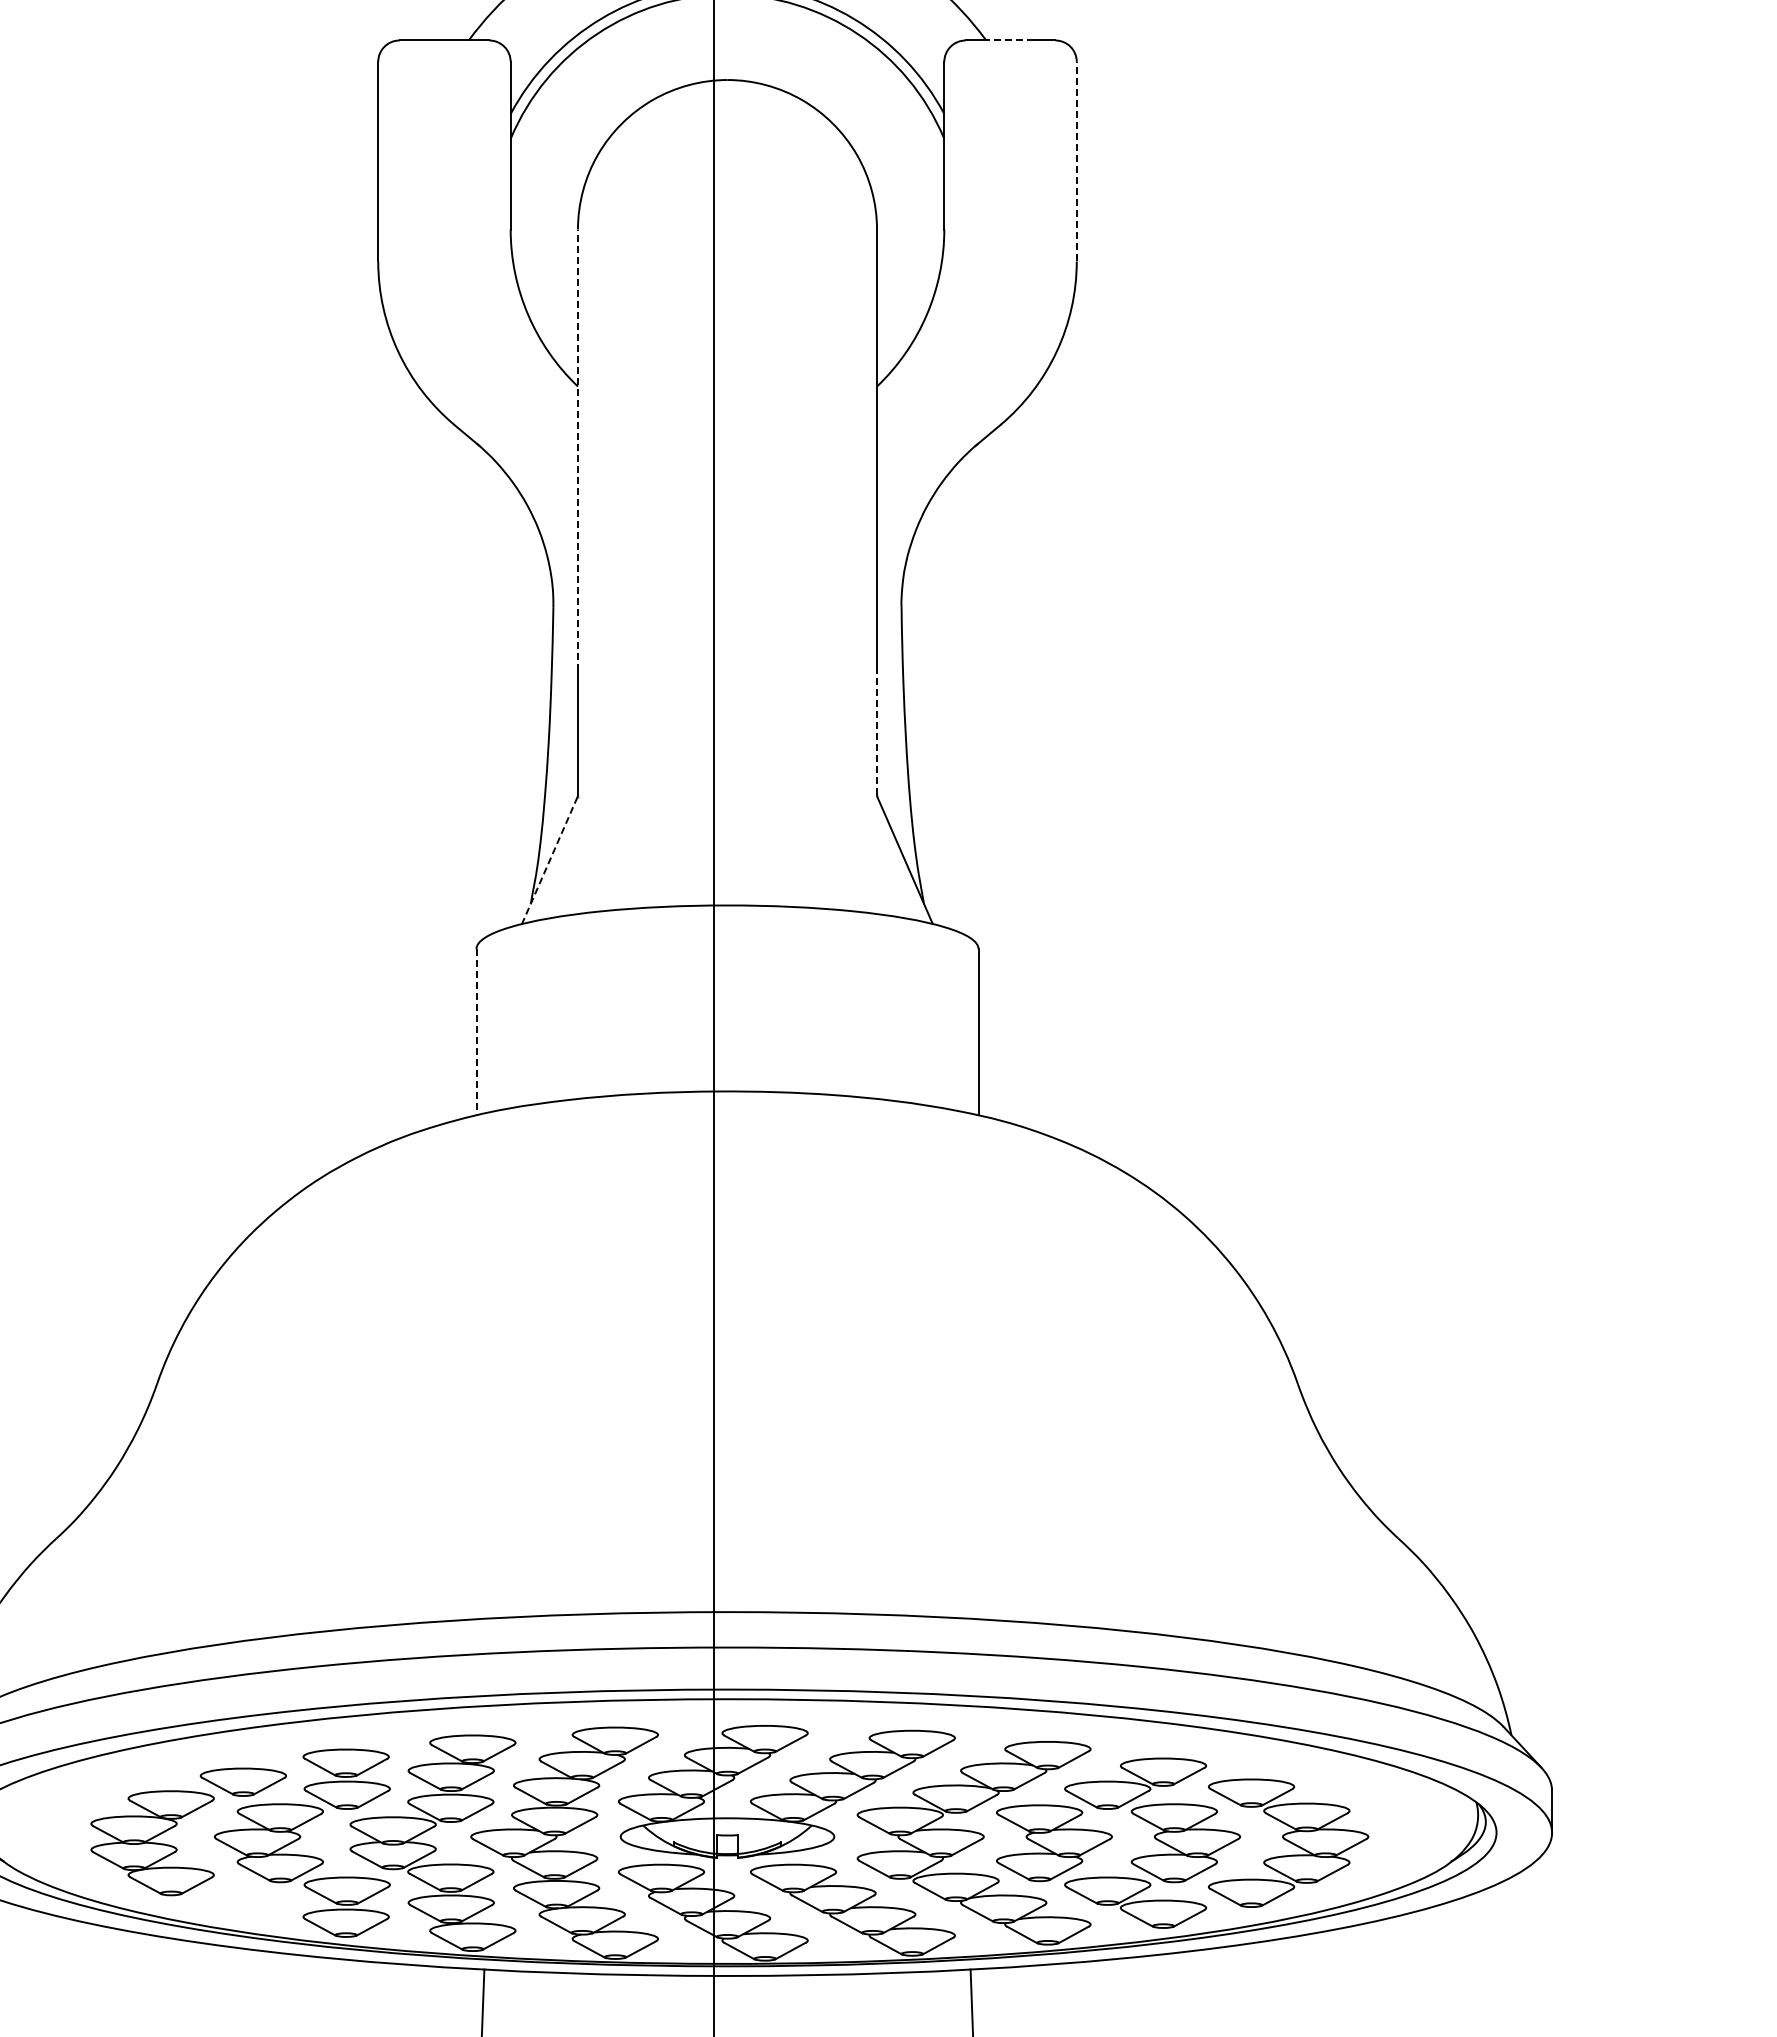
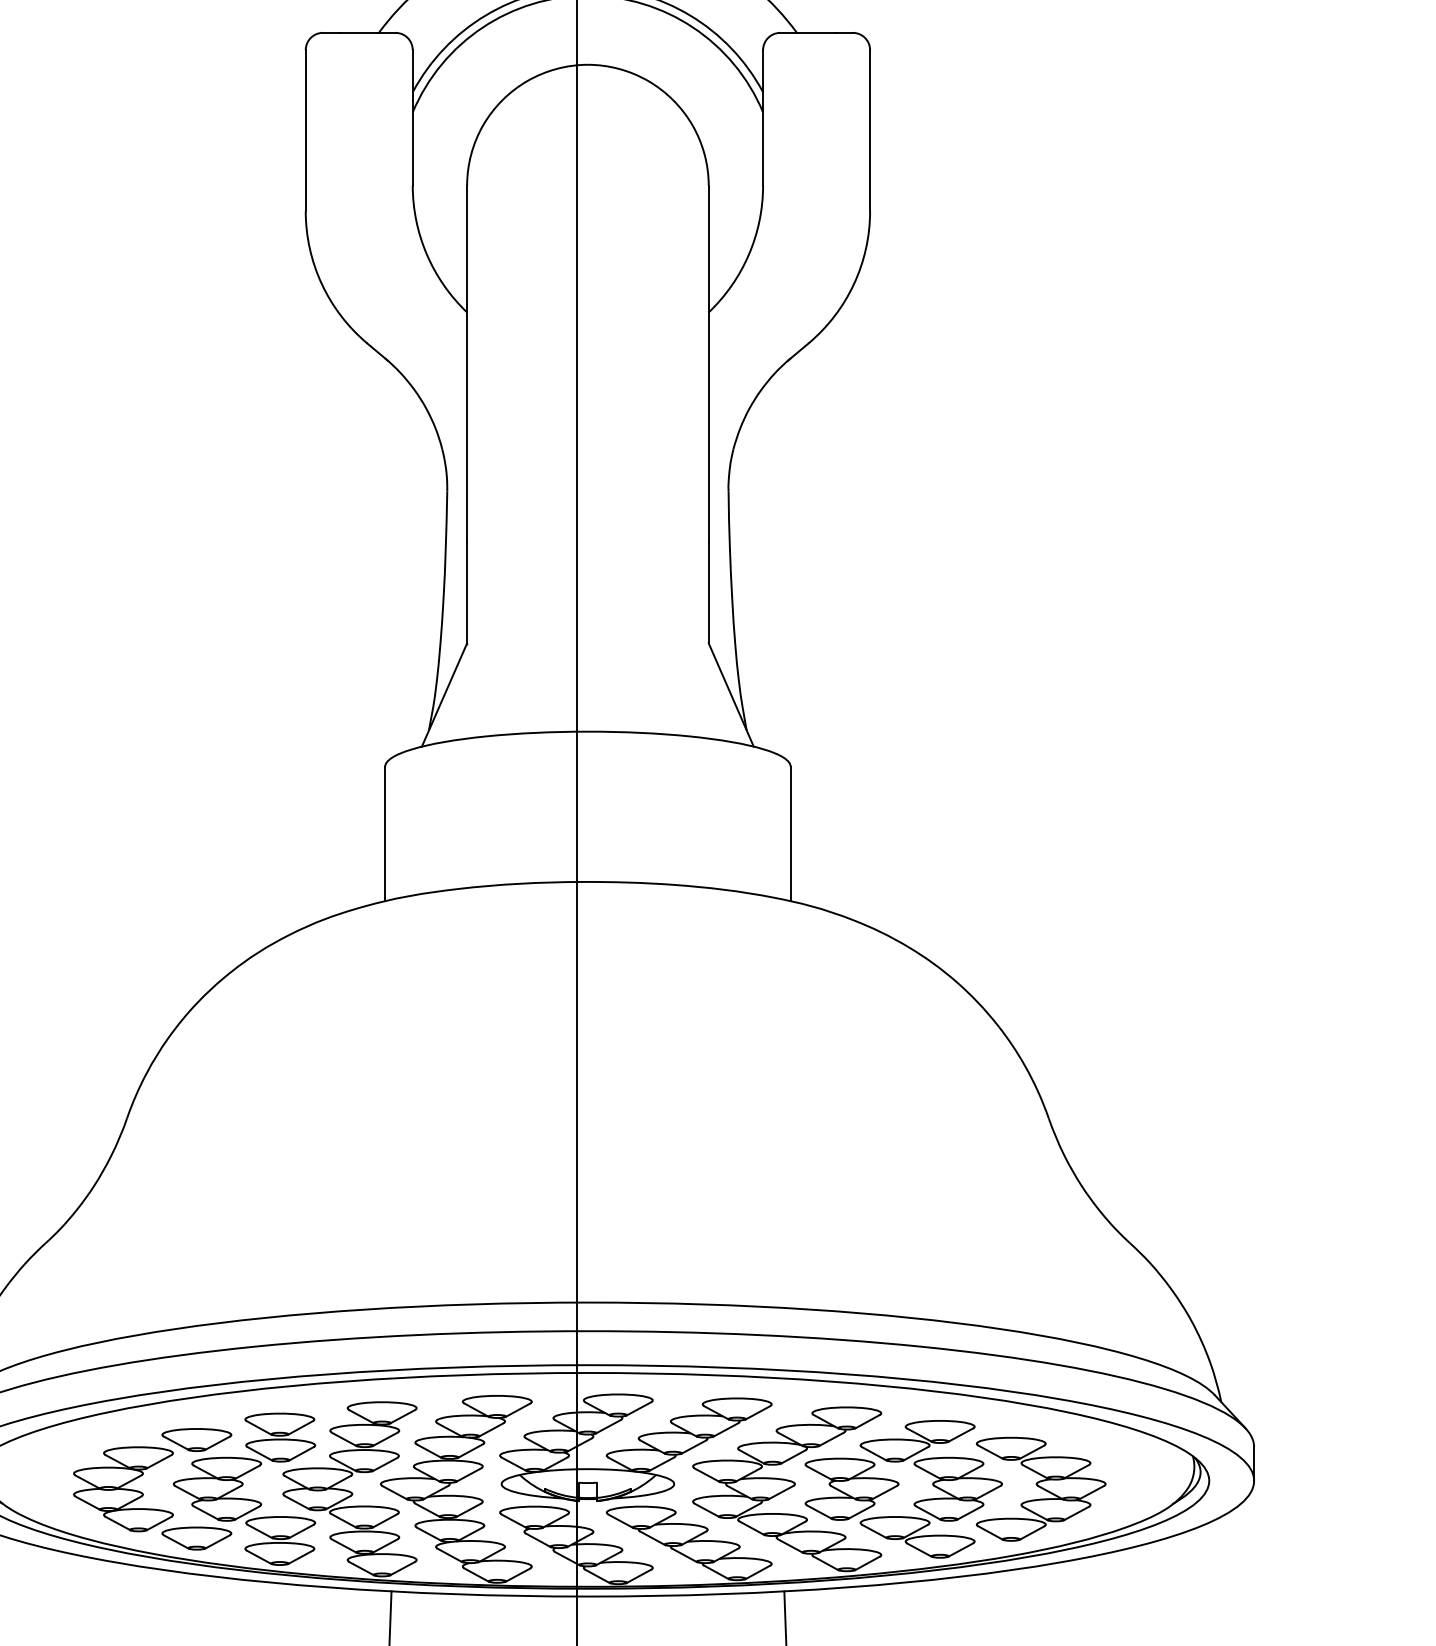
line: (1010, 40) -> (816, 32), dashed -> solid
line: (1076, 161) -> (869, 130), dashed -> solid
line: (577, 450) -> (466, 364), dashed -> solid
line: (877, 732) -> (709, 591), dashed -> solid
line: (549, 861) -> (444, 696), dashed -> solid
line: (476, 1032) -> (385, 834), dashed -> solid
part: (242, 1903) -> (196, 1537), added

